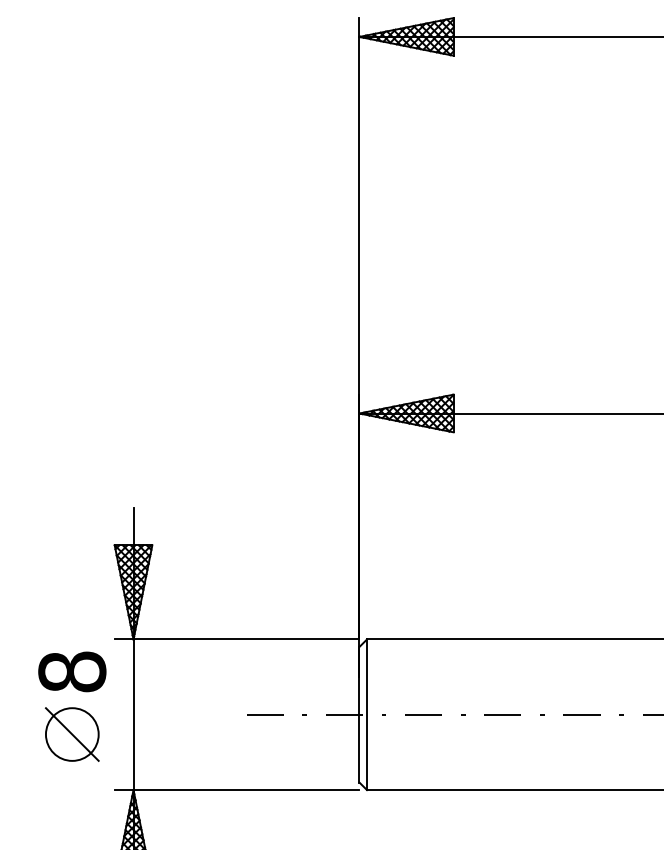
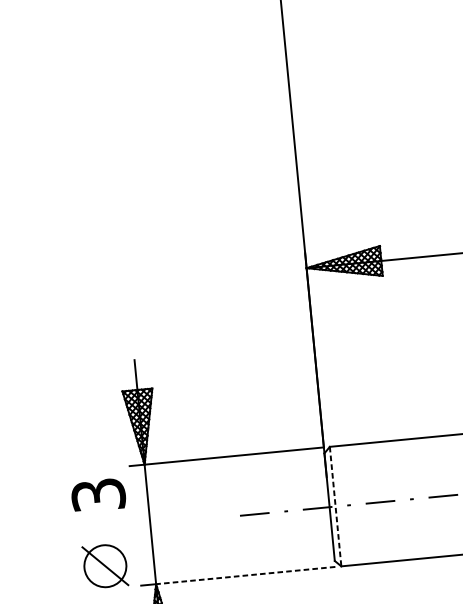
text: (72, 671) -> (98, 494), 8 -> 3
line: (367, 715) -> (336, 507), solid -> dashed
part: (71, 734) -> (104, 566), moved
line: (246, 790) -> (245, 575), solid -> dashed

